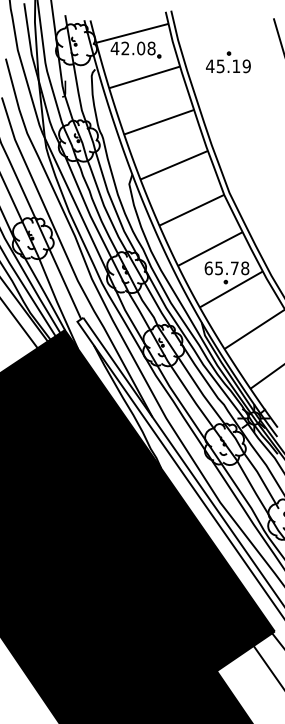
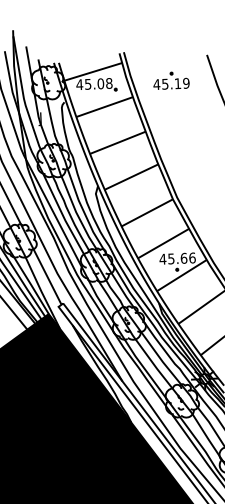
text: (125, 48) -> (88, 84), 42.08 -> 45.08
part: (228, 62) -> (171, 80), moved
text: (226, 268) -> (177, 258), 65.78 -> 45.66

